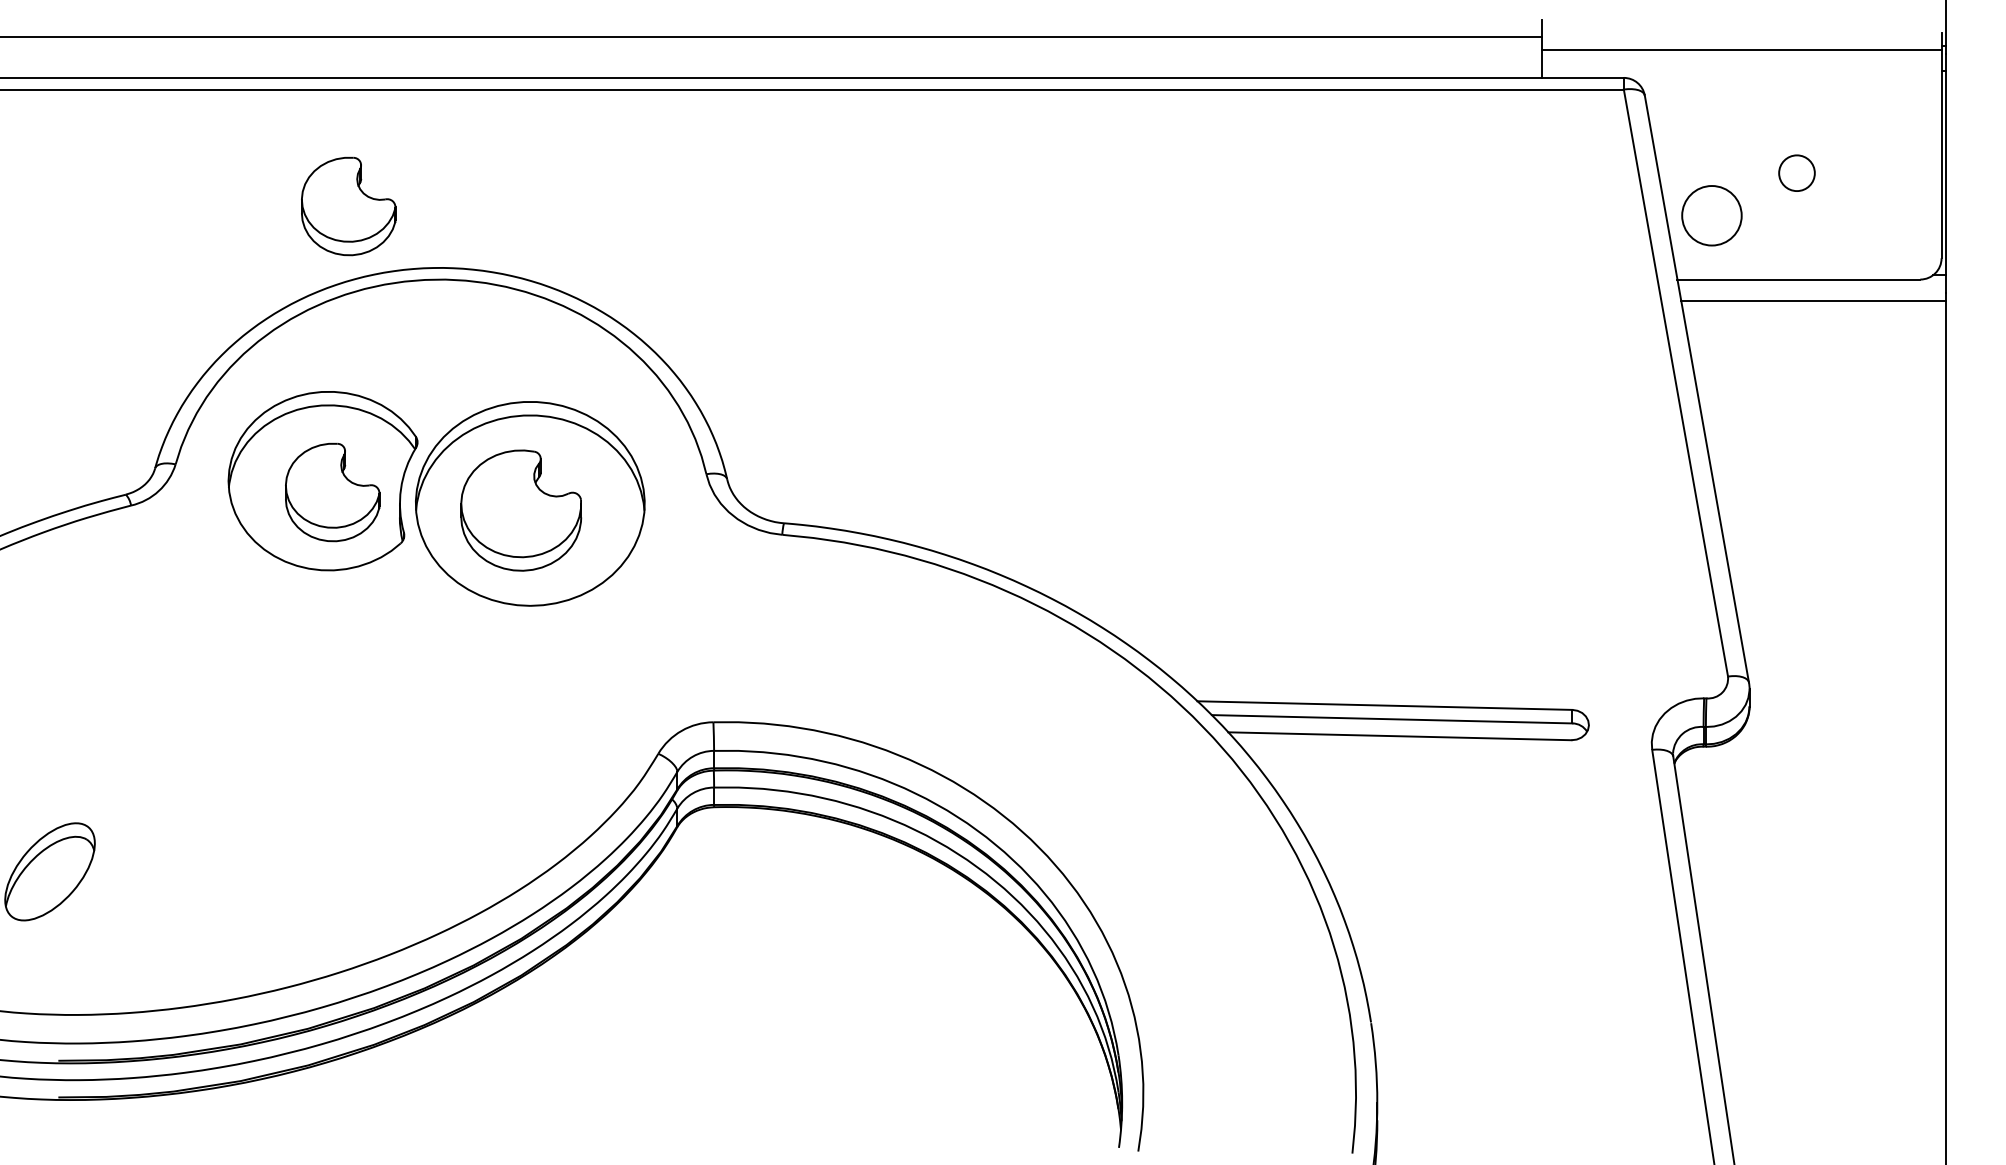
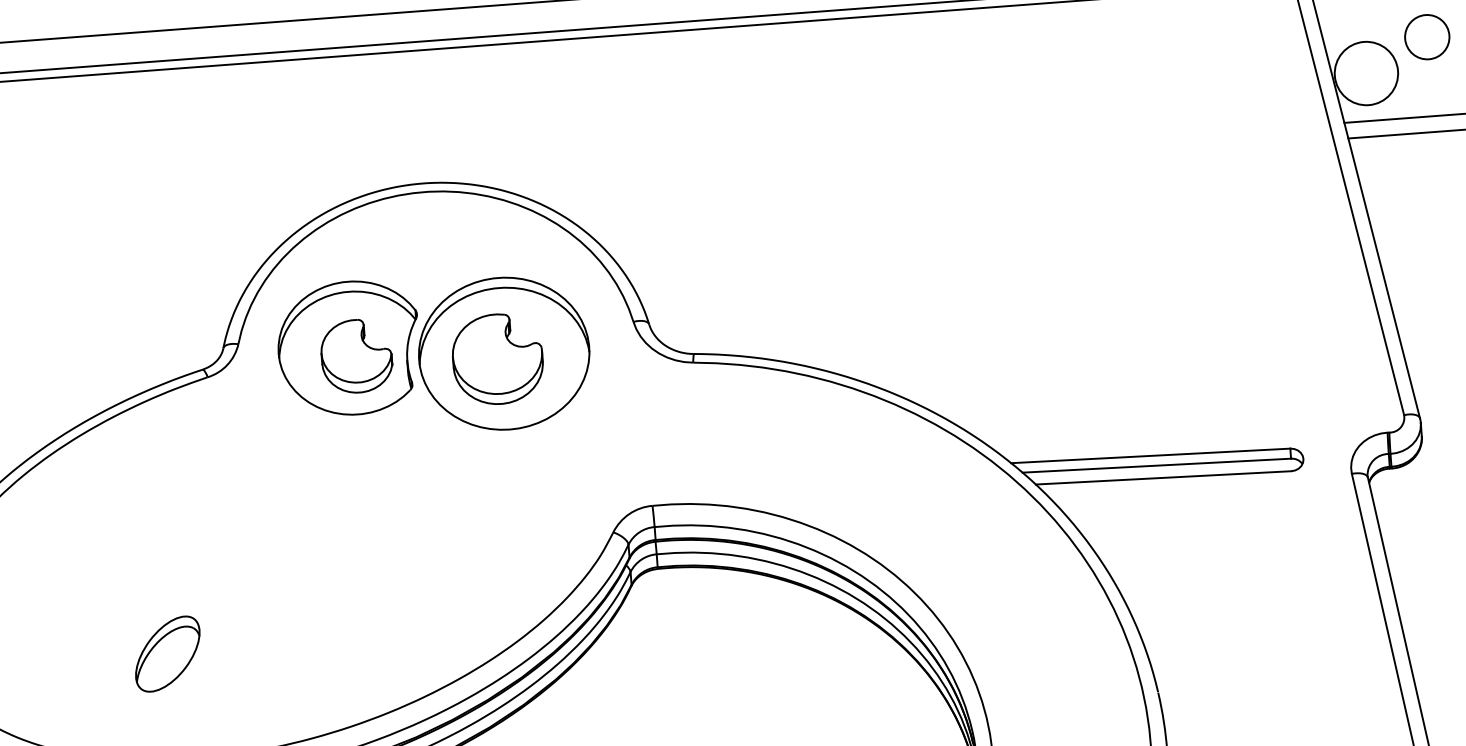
circle: (1796, 173) -> (1426, 37), size x1.67
part: (348, 206) -> (352, 142), removed
circle: (1711, 215) -> (1366, 73), size x1.43

